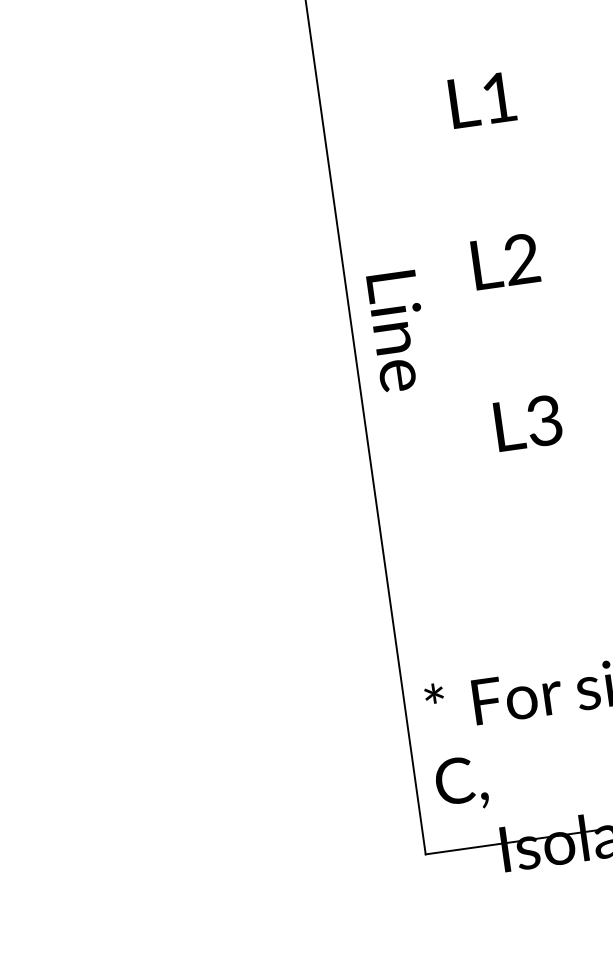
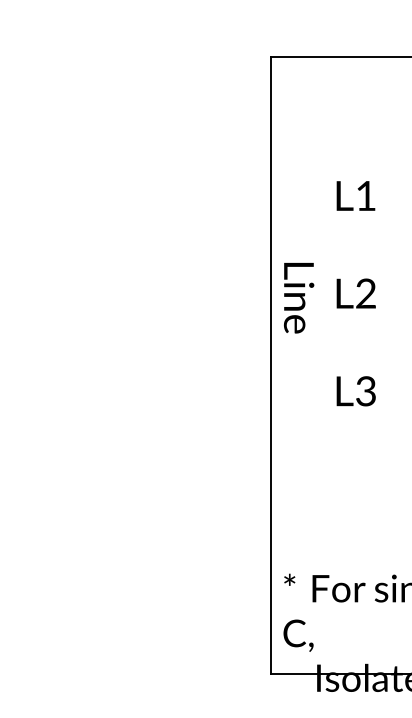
text: (504, 261) -> (355, 293), moved
text: (399, 331) -> (299, 298), moved

